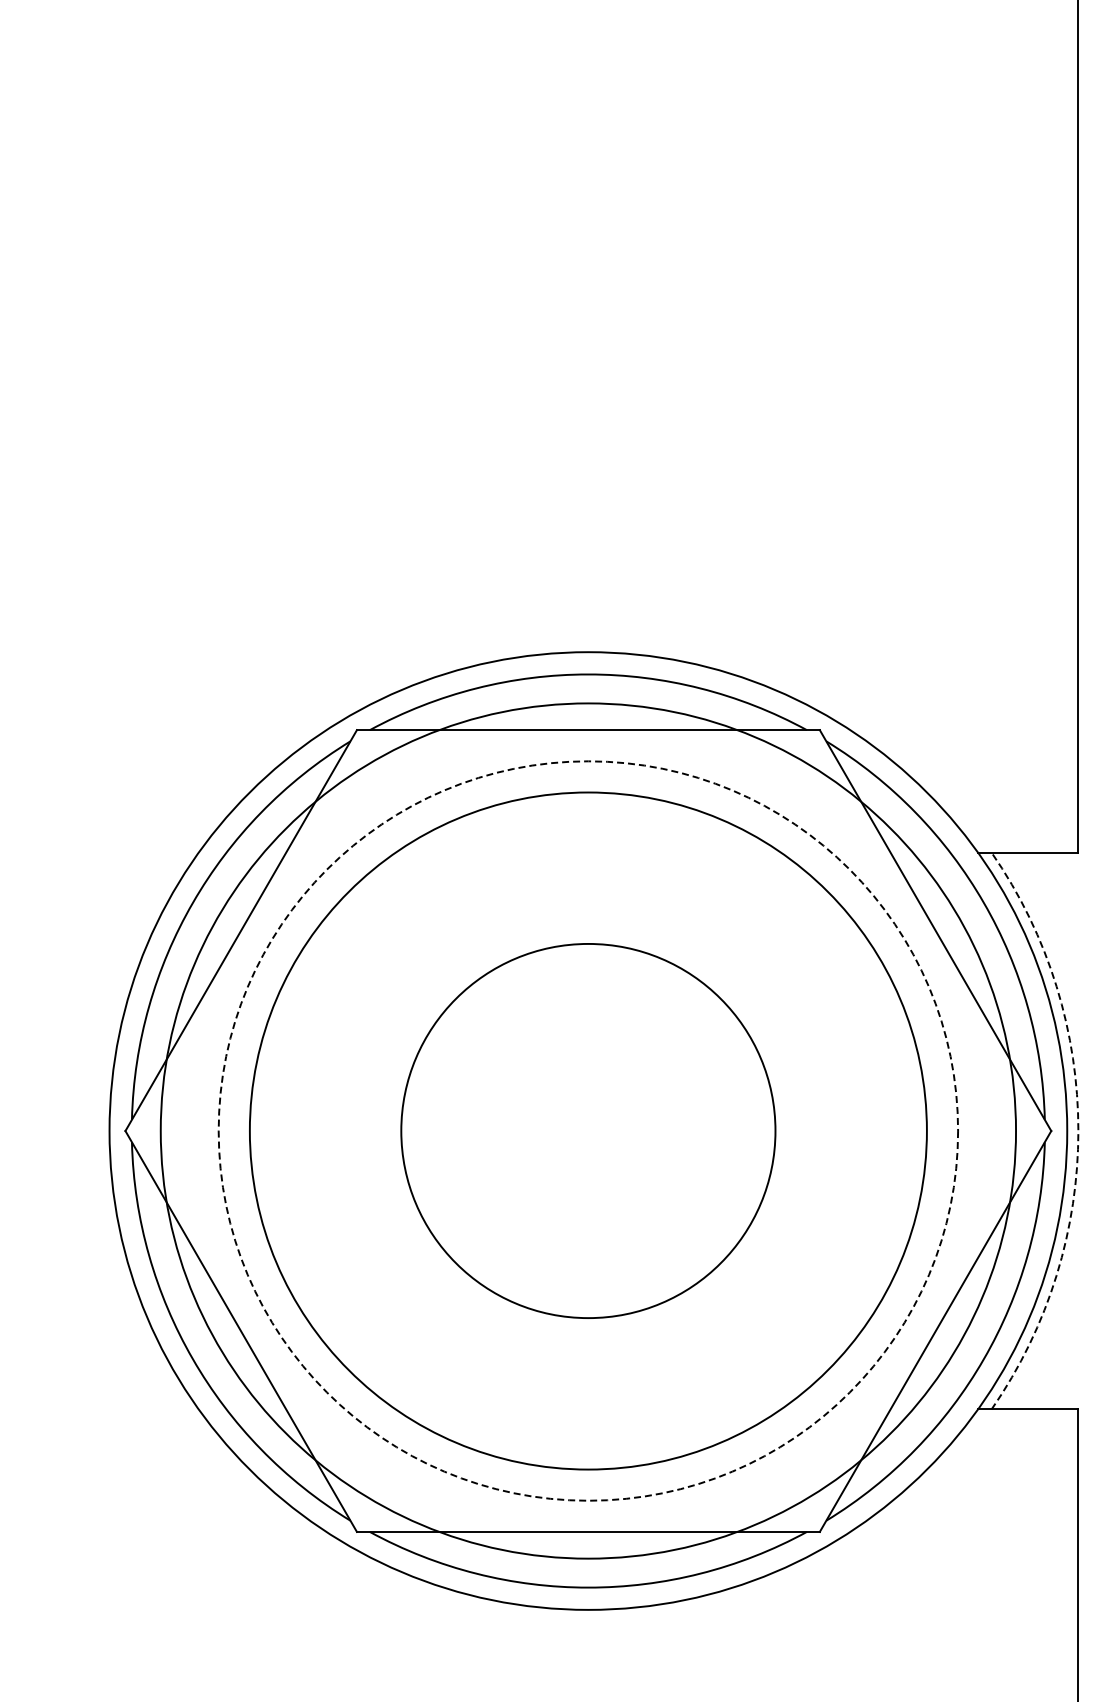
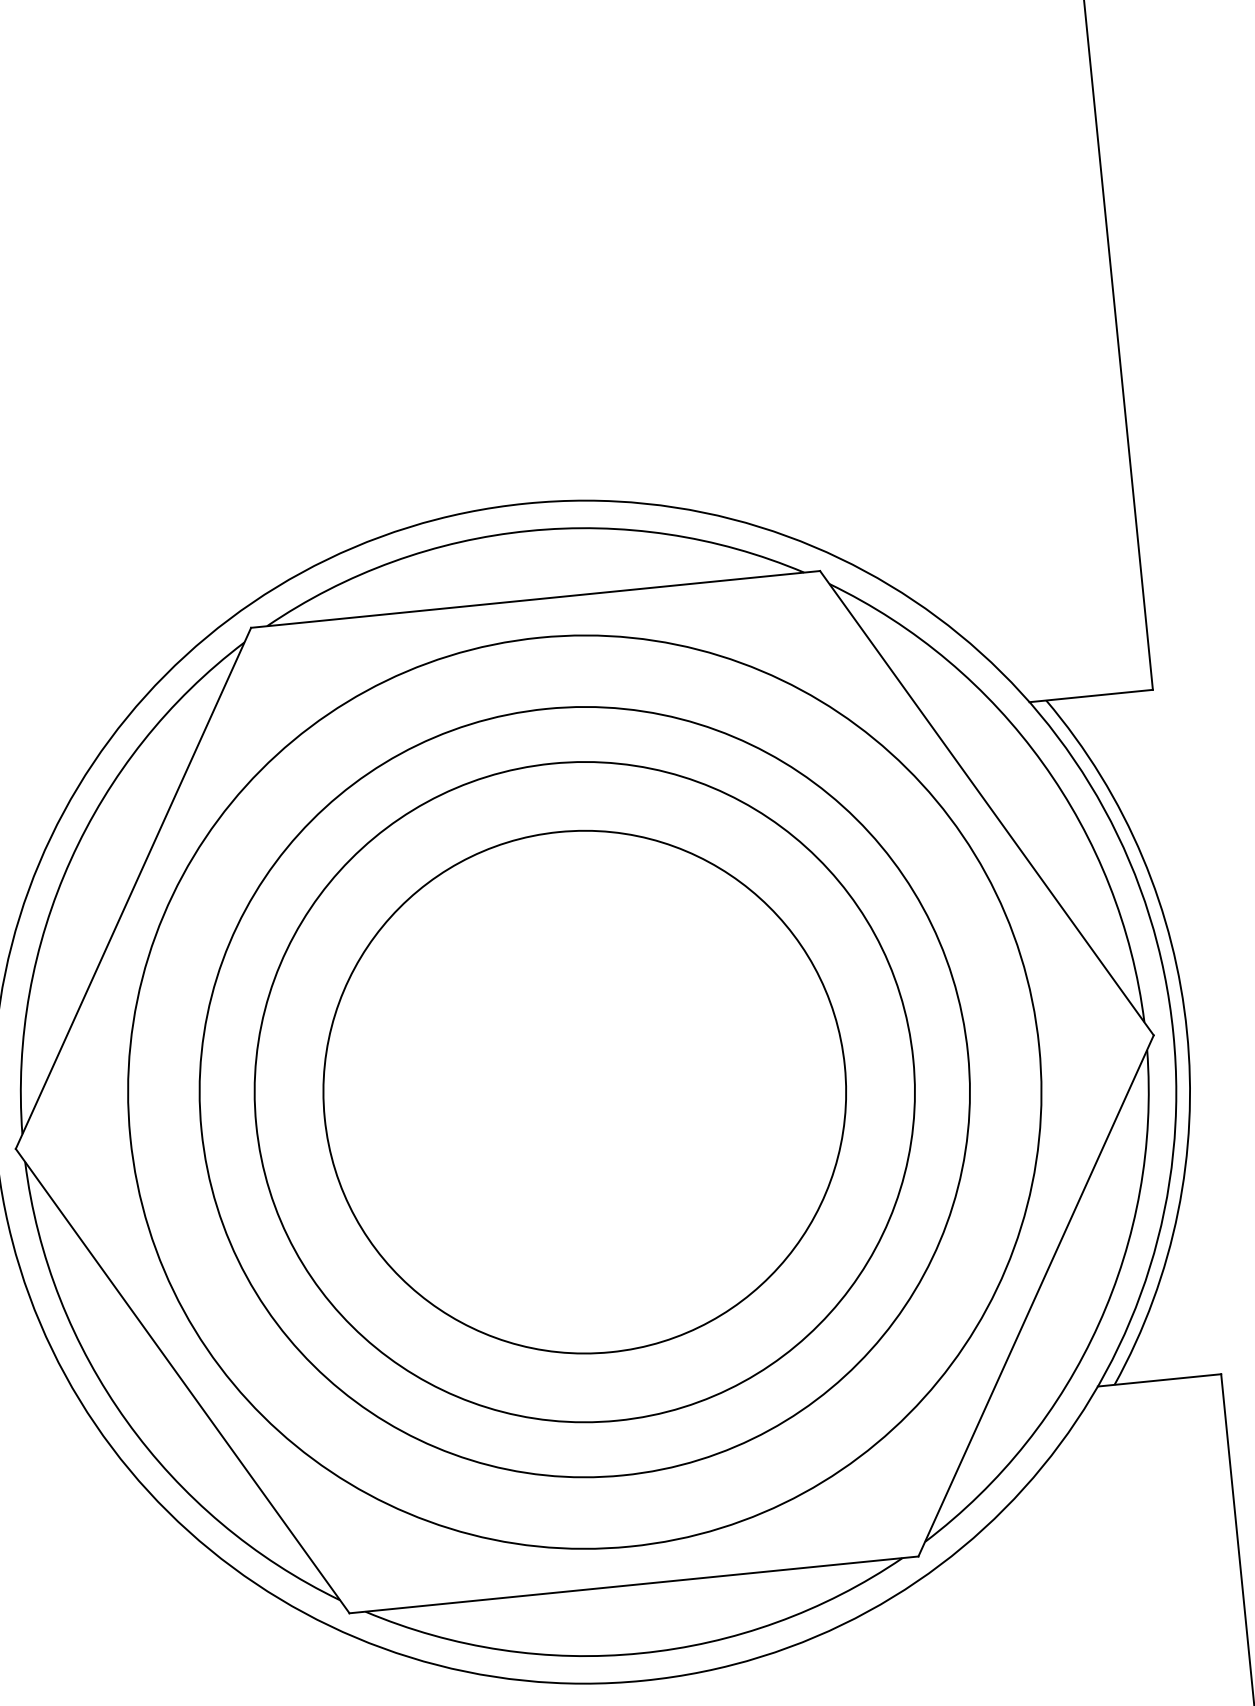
circle: (587, 1130) -> (583, 1091), size x0.62
circle: (588, 1130) -> (584, 1091), dashed -> solid
circle: (588, 1130) -> (584, 1091), size x0.62
circle: (588, 1130) -> (584, 1091), size x1.67
arc: (1078, 1131) -> (1187, 1032), dashed -> solid

